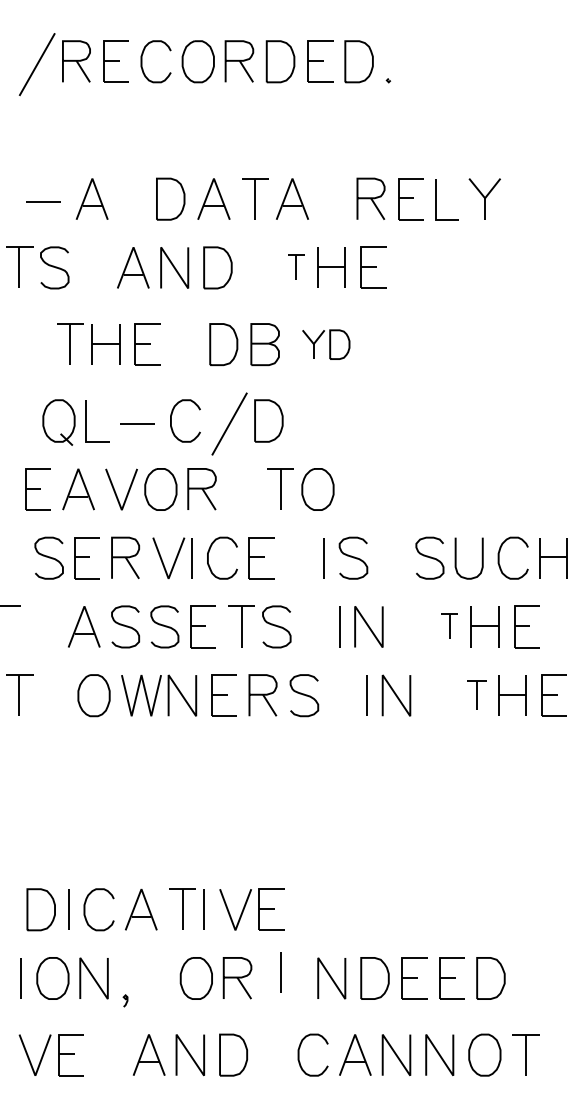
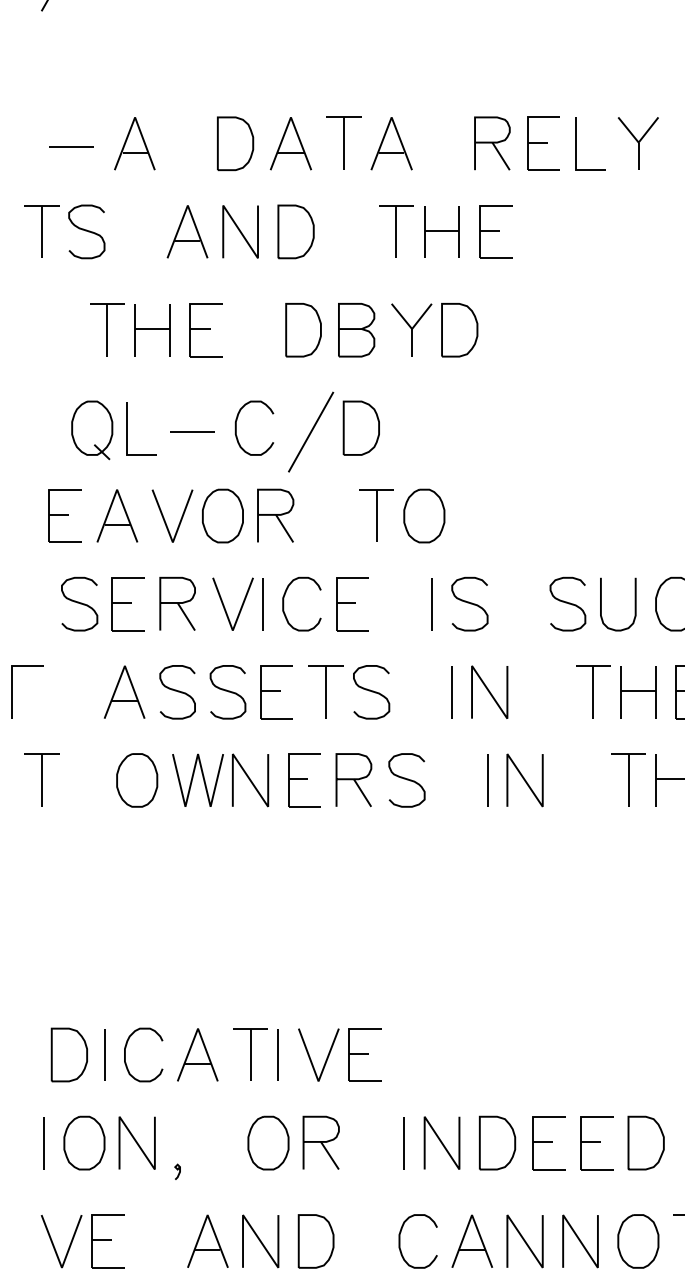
part: (296, 266) -> (396, 230), size x1.67
part: (326, 344) -> (435, 330), size x1.43
part: (449, 626) -> (593, 691), size x1.67
part: (476, 694) -> (627, 778), size x1.43
line: (280, 972) -> (403, 1143), moved

